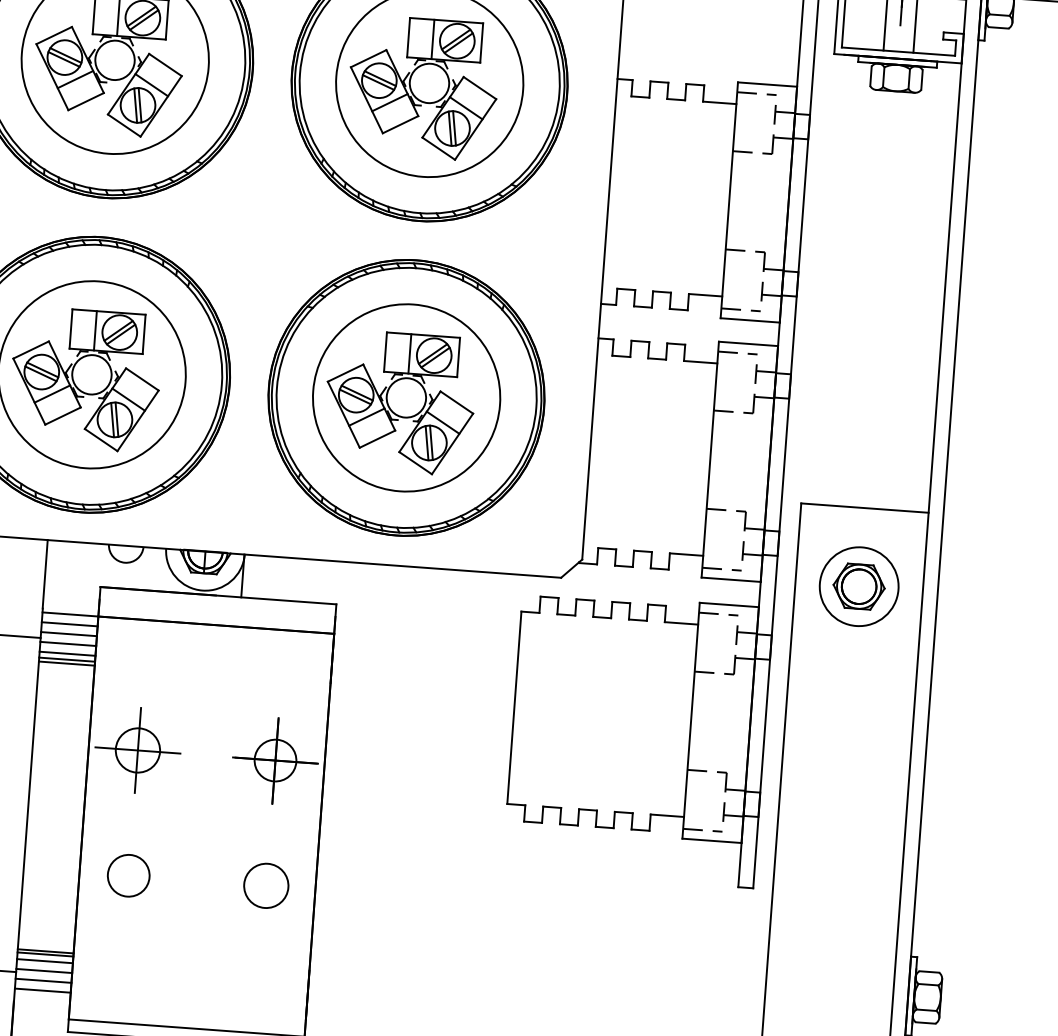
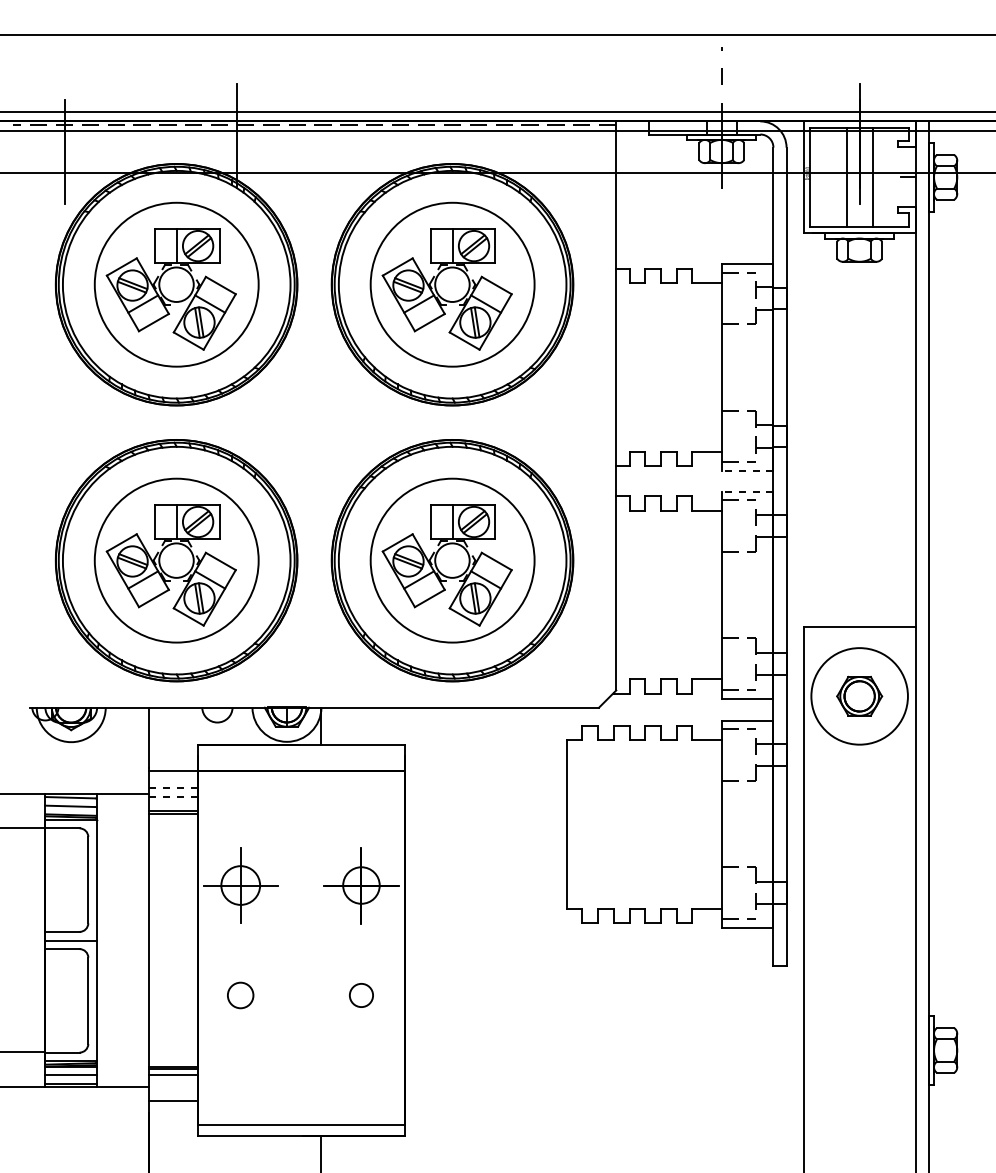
line: (750, 319) -> (747, 470), solid -> dashed
line: (748, 343) -> (747, 491), solid -> dashed
circle: (859, 585) -> (859, 695), size x1.4
line: (69, 623) -> (172, 779), removed
line: (68, 634) -> (172, 788), solid -> dashed
line: (67, 644) -> (172, 797), solid -> dashed
line: (66, 653) -> (172, 805), removed
circle: (128, 875) -> (240, 995), size x0.7
circle: (266, 885) -> (361, 995), size x0.6
line: (43, 970) -> (172, 1083), removed
line: (42, 980) -> (172, 1092), removed

